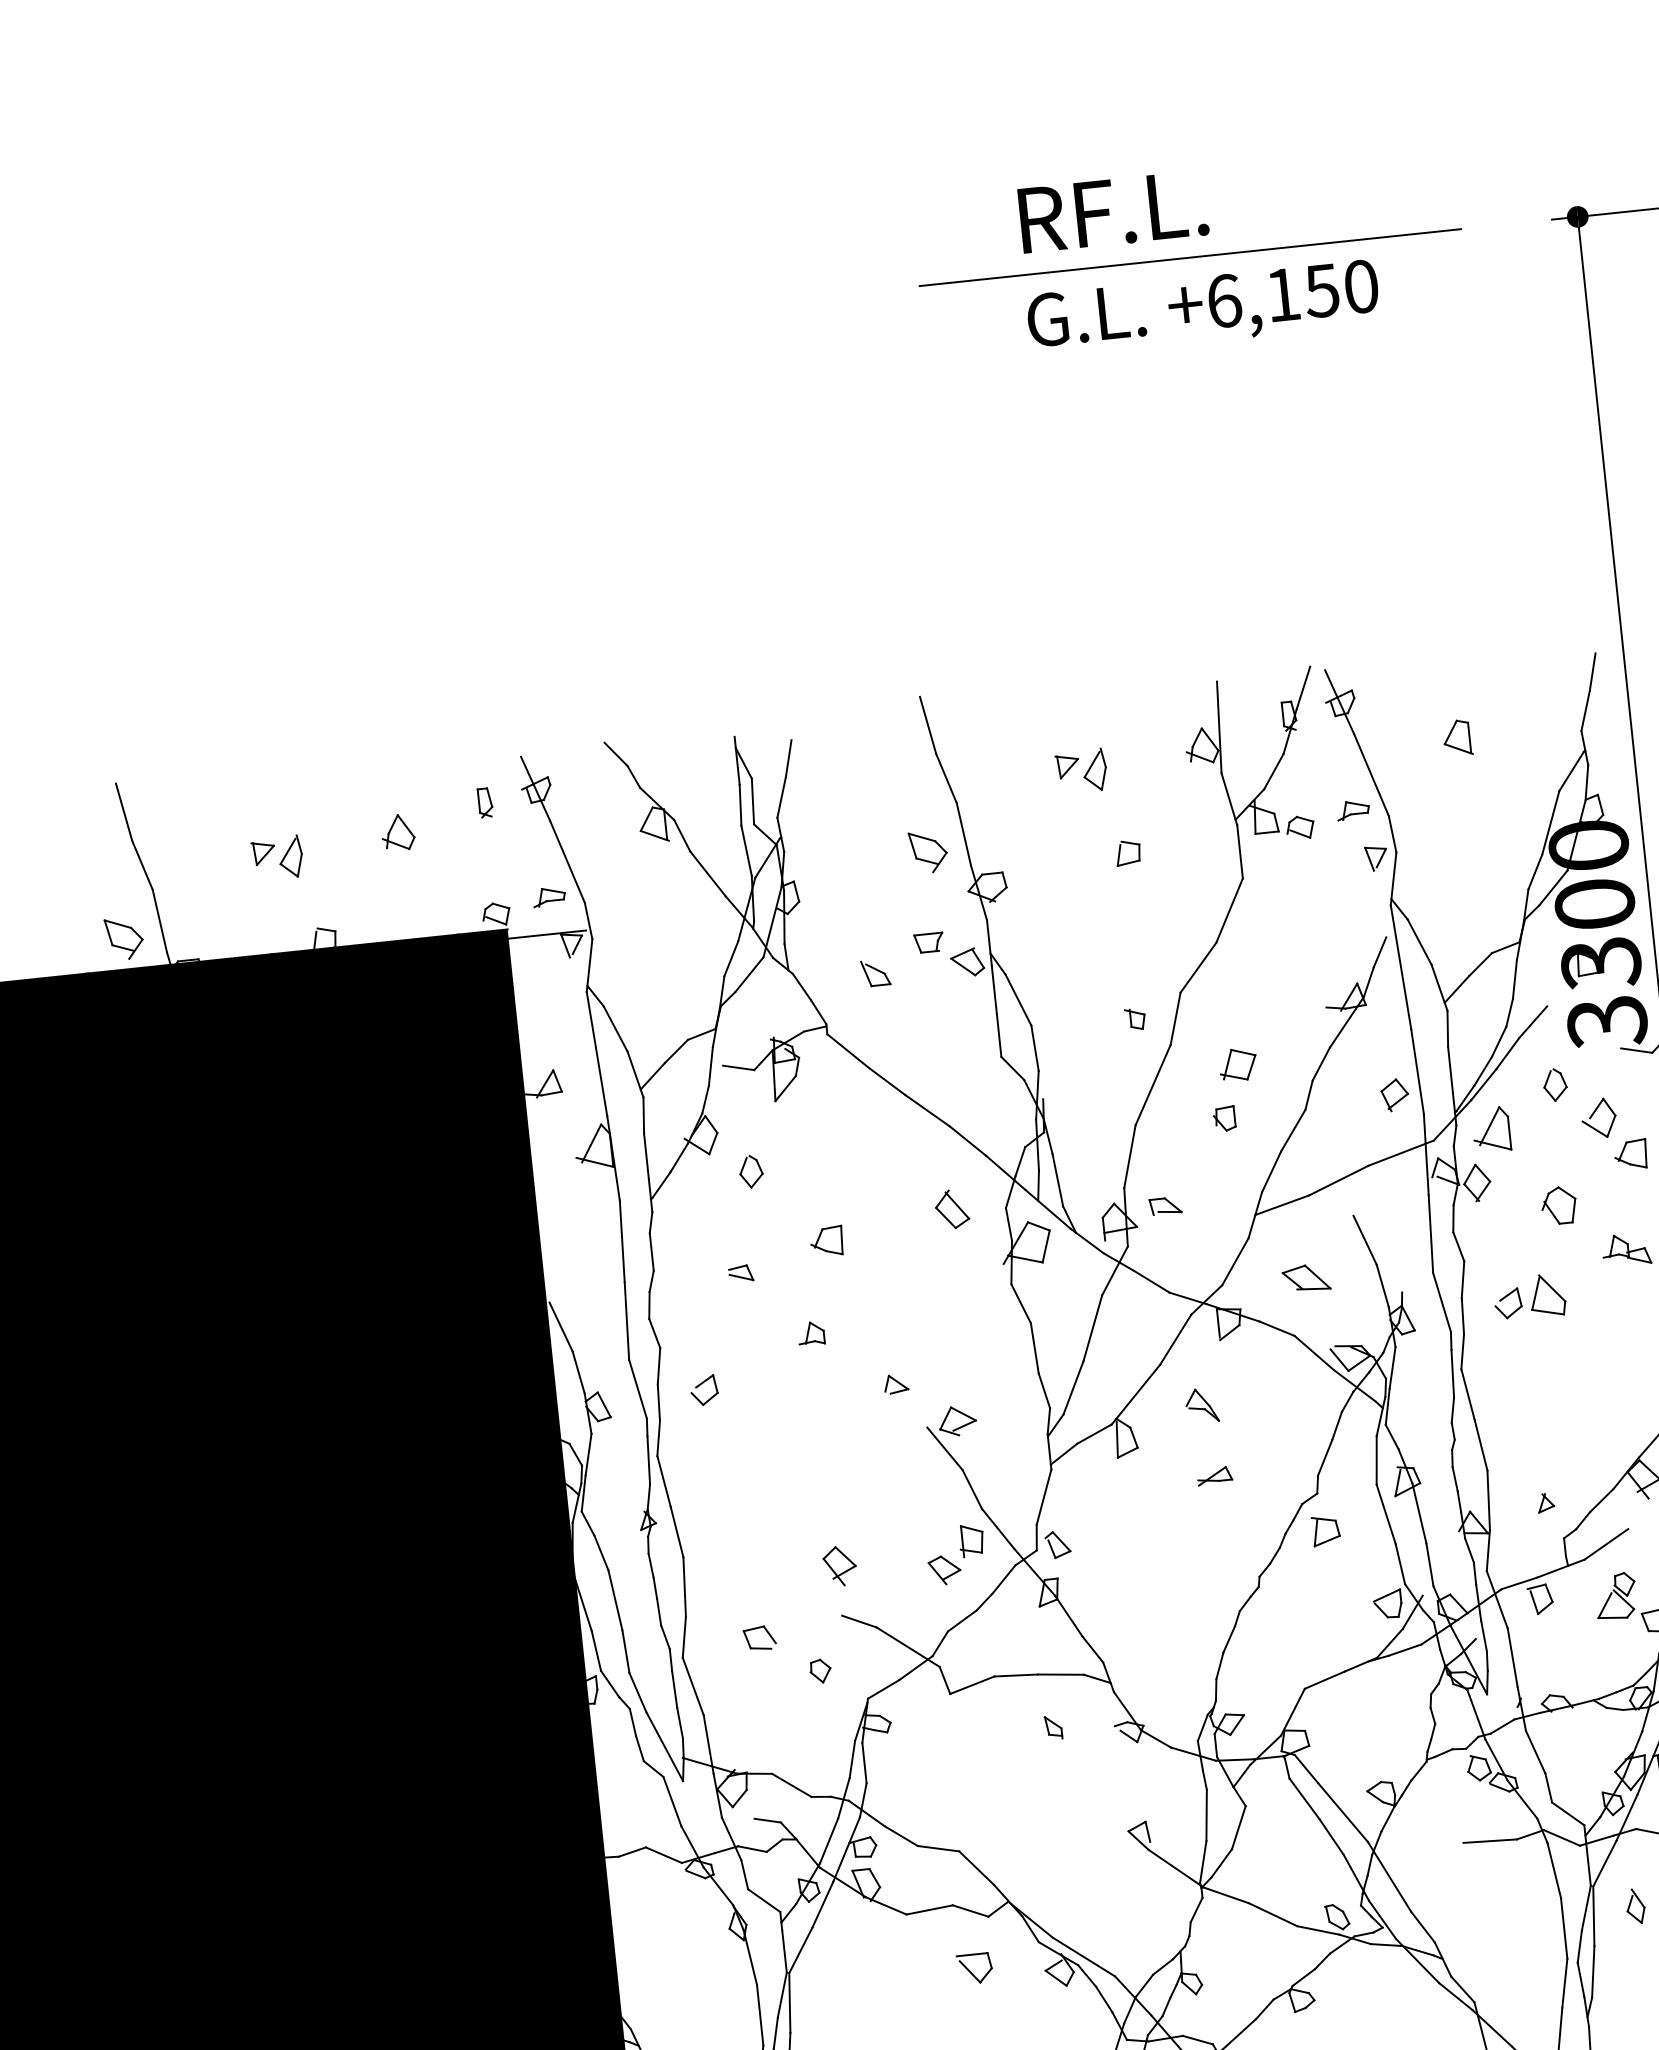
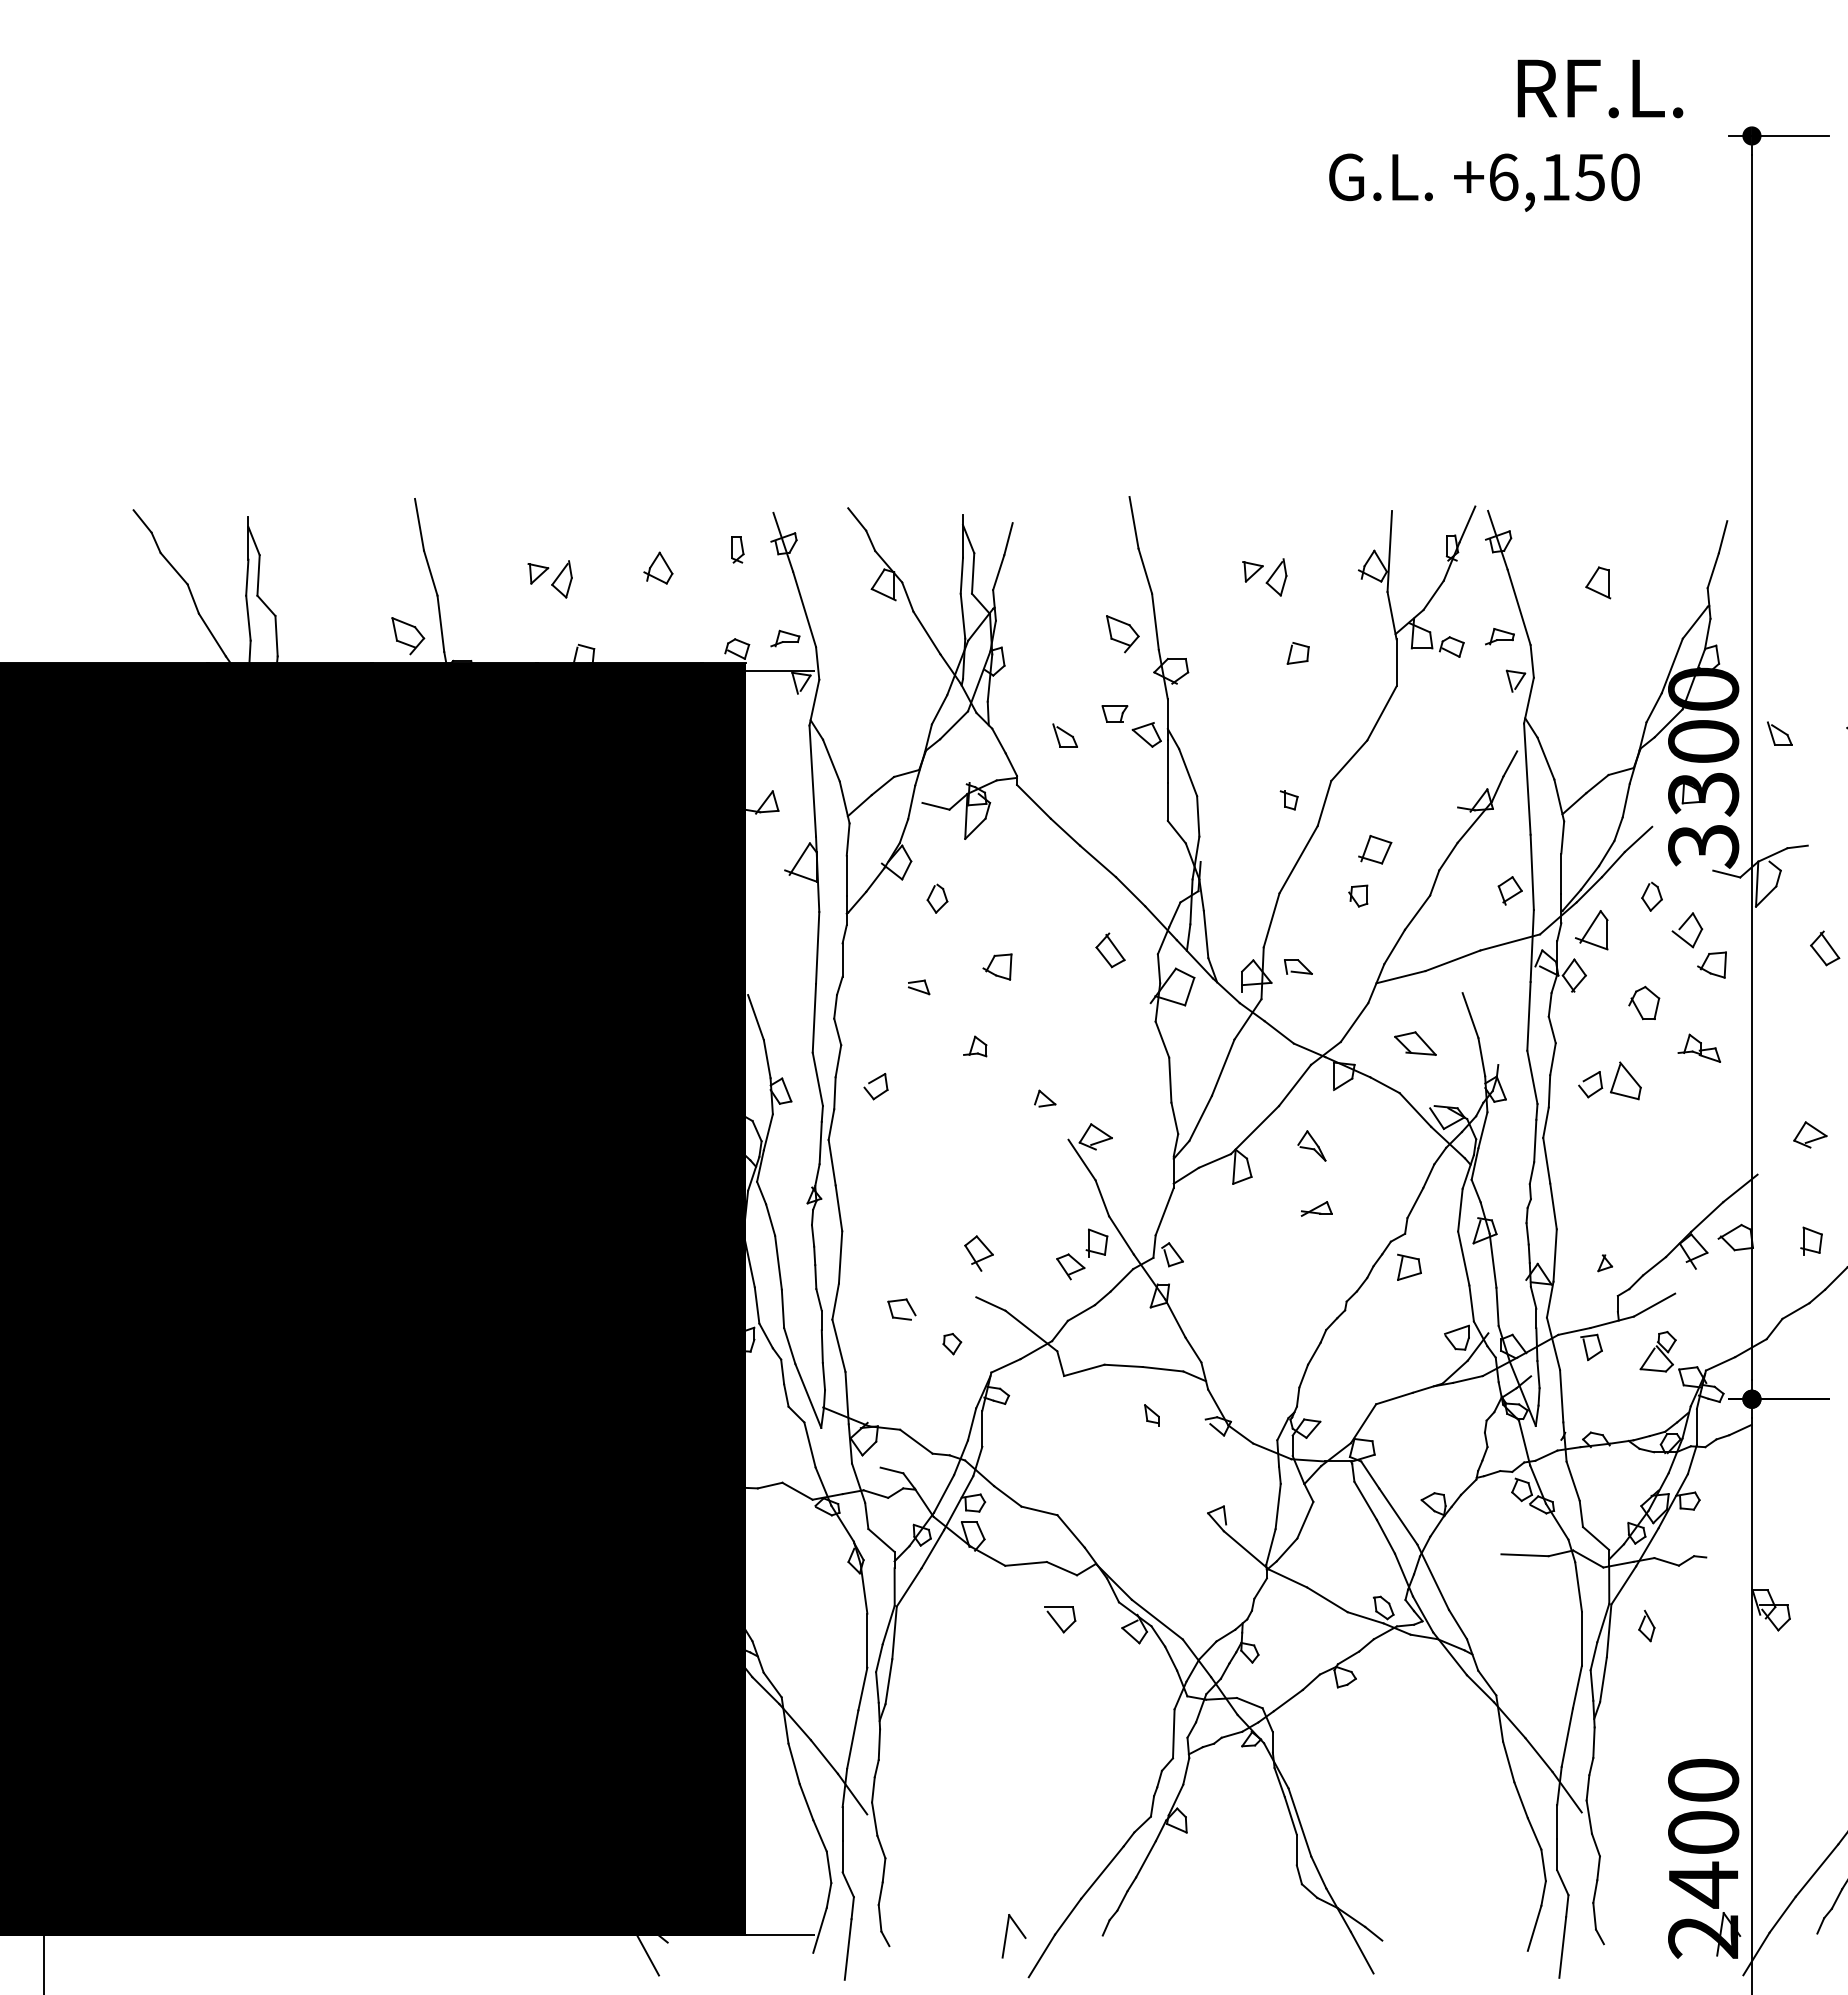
text: (1113, 211) -> (1600, 88), moved
line: (1190, 257) -> (1407, 135), removed
text: (1203, 309) -> (1484, 182), moved

